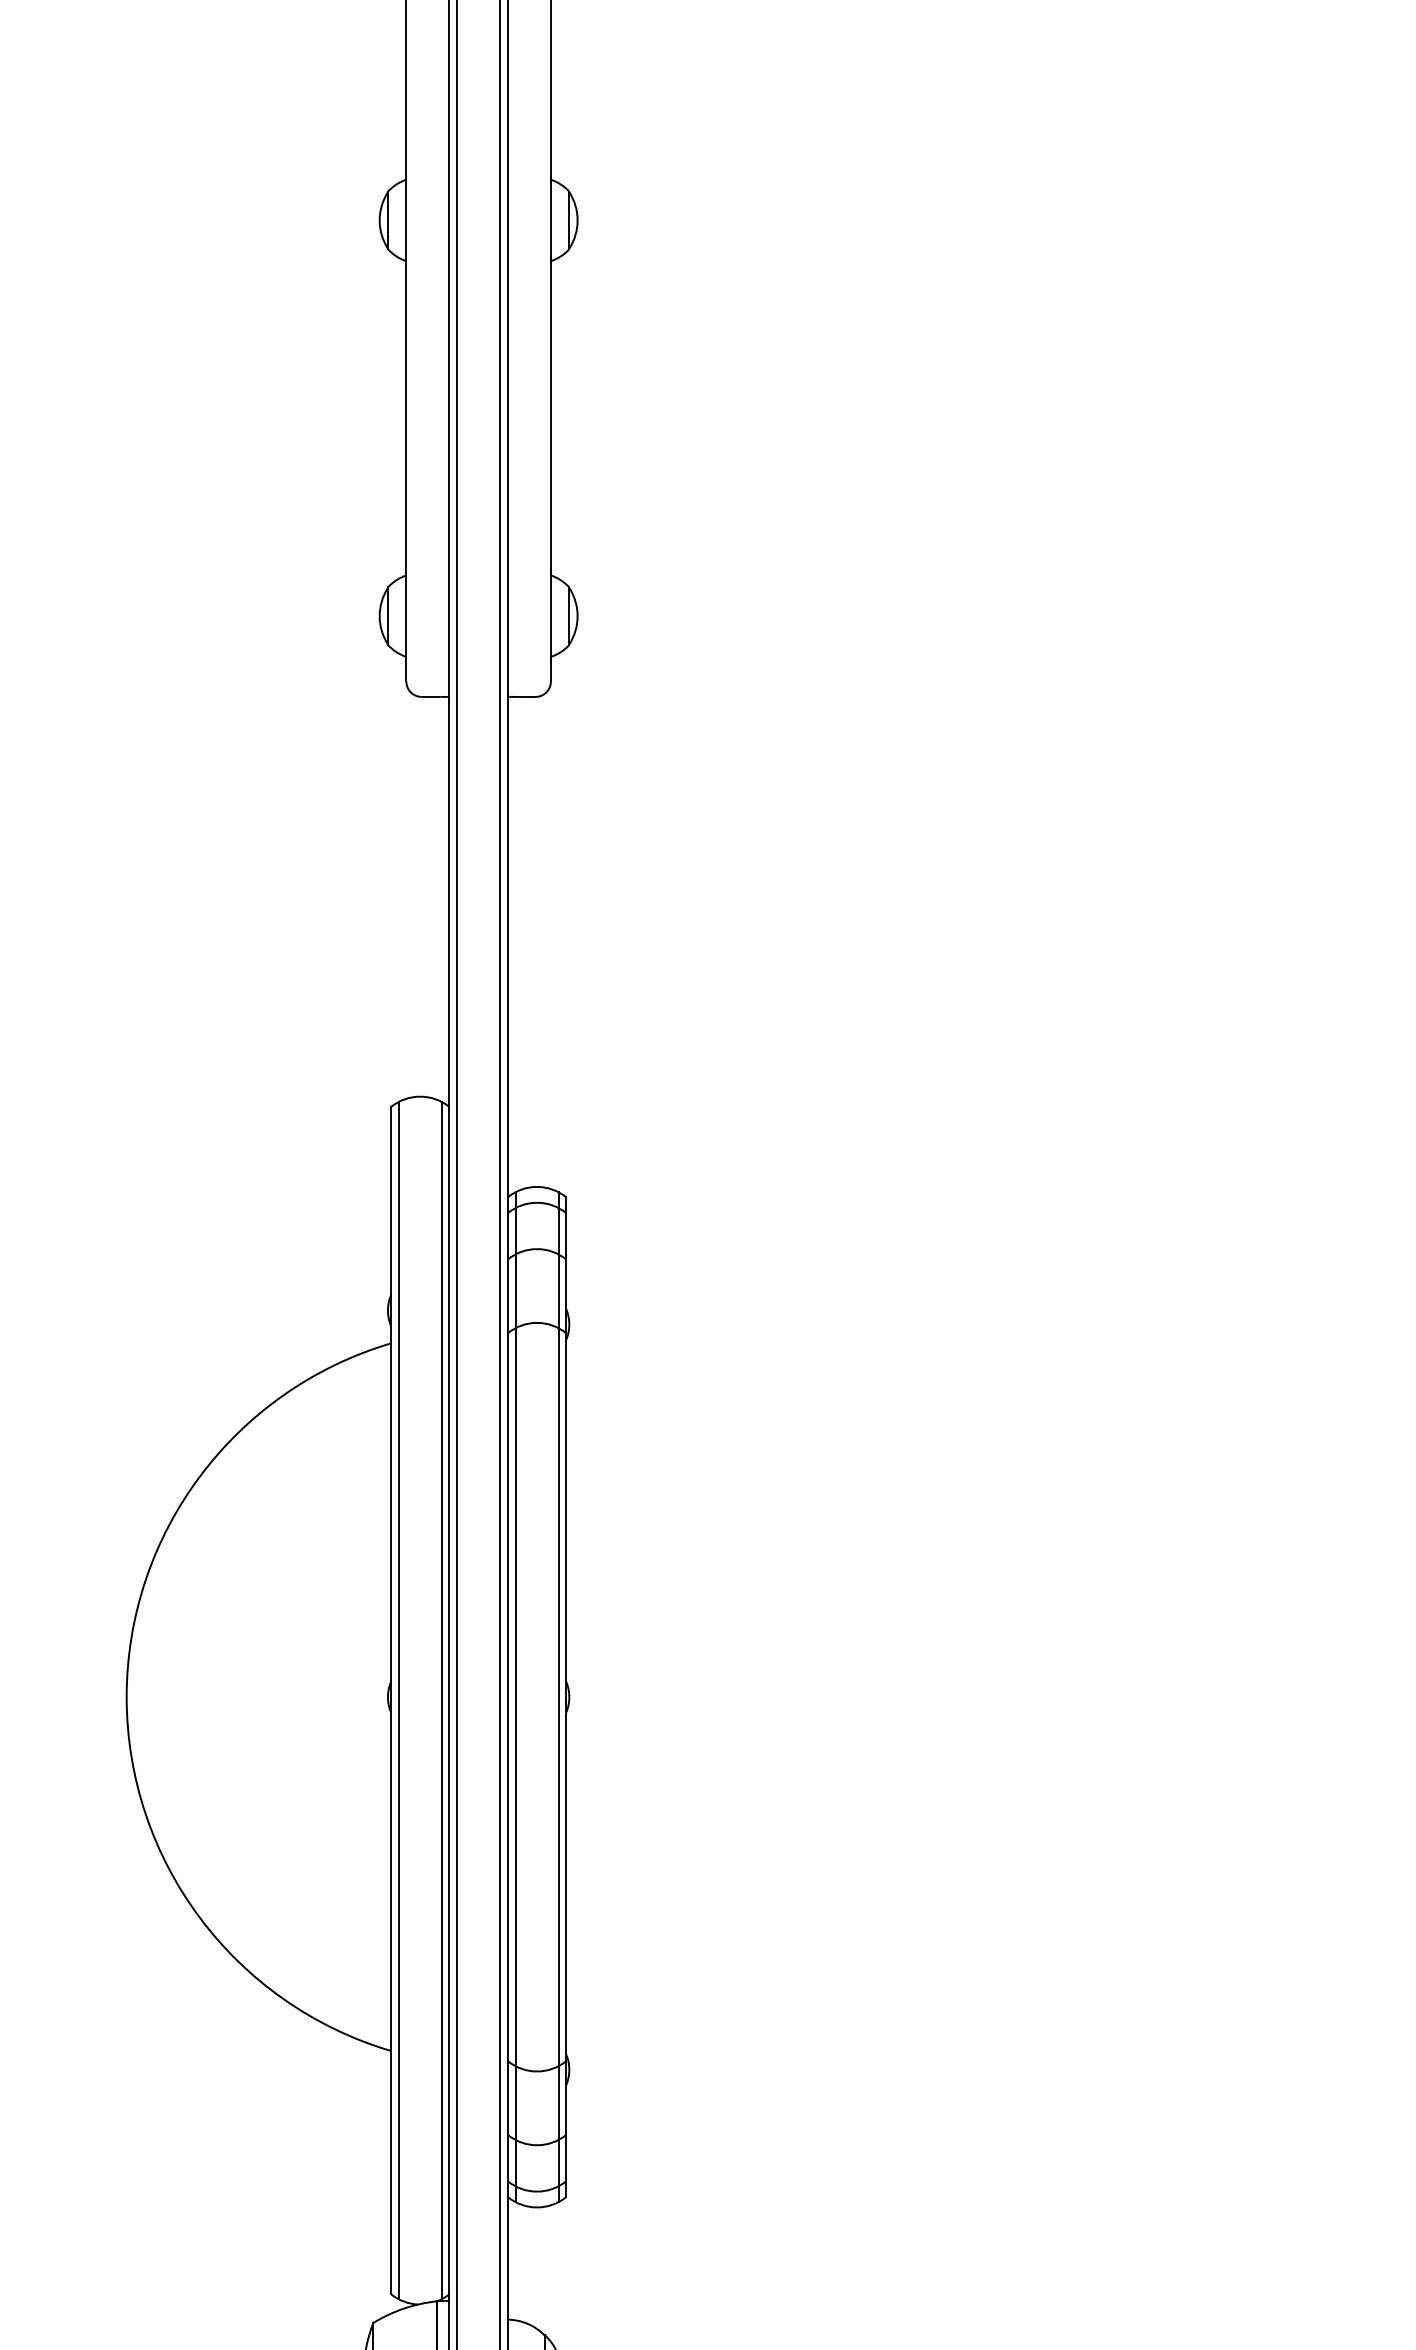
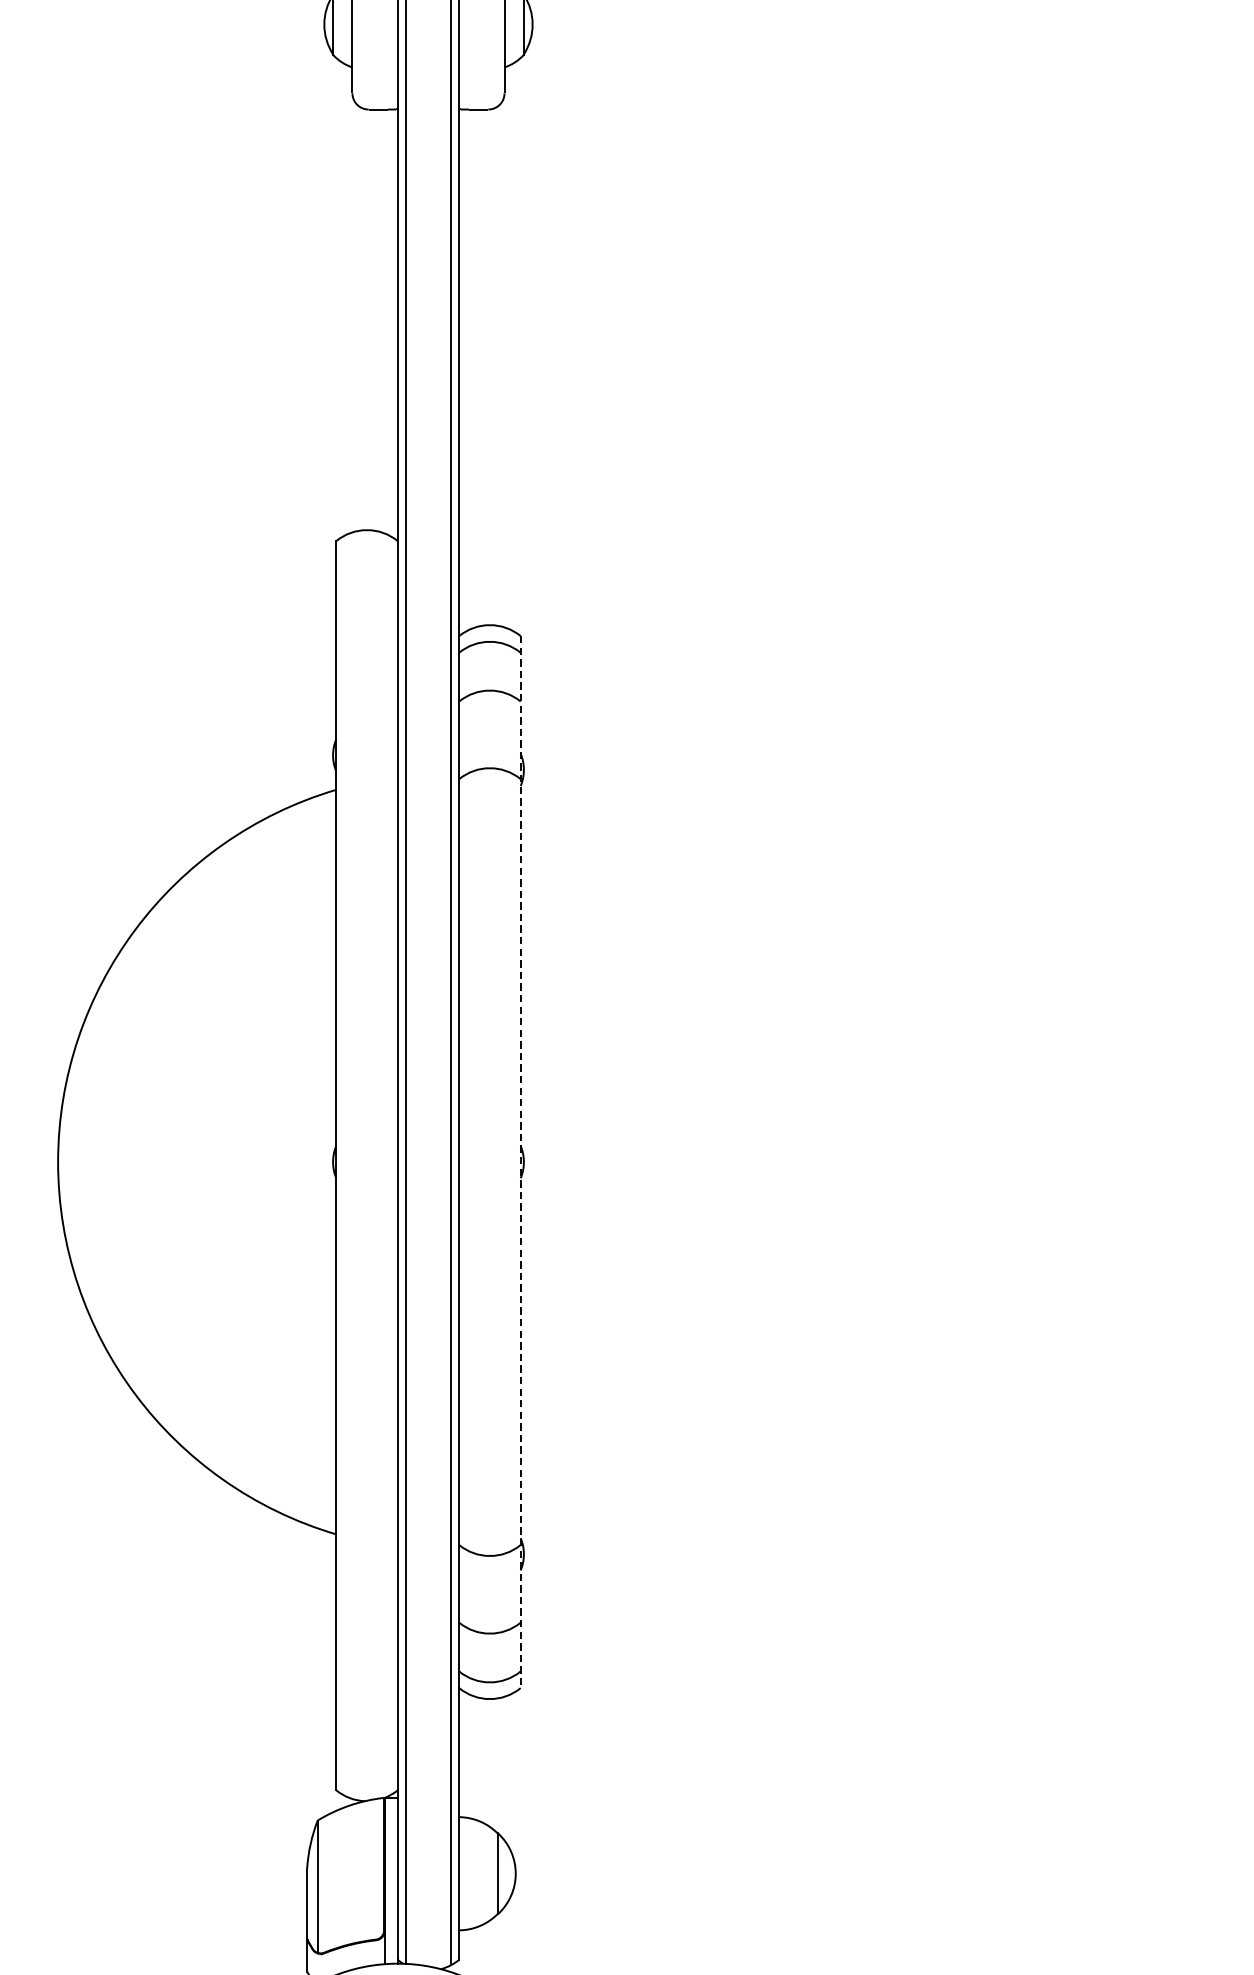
line: (515, 1697) -> (467, 1162), removed
line: (558, 1697) -> (512, 1162), removed
line: (566, 1697) -> (520, 1162), solid -> dashed
line: (398, 1700) -> (344, 1165), removed
line: (441, 1700) -> (389, 1165), removed

